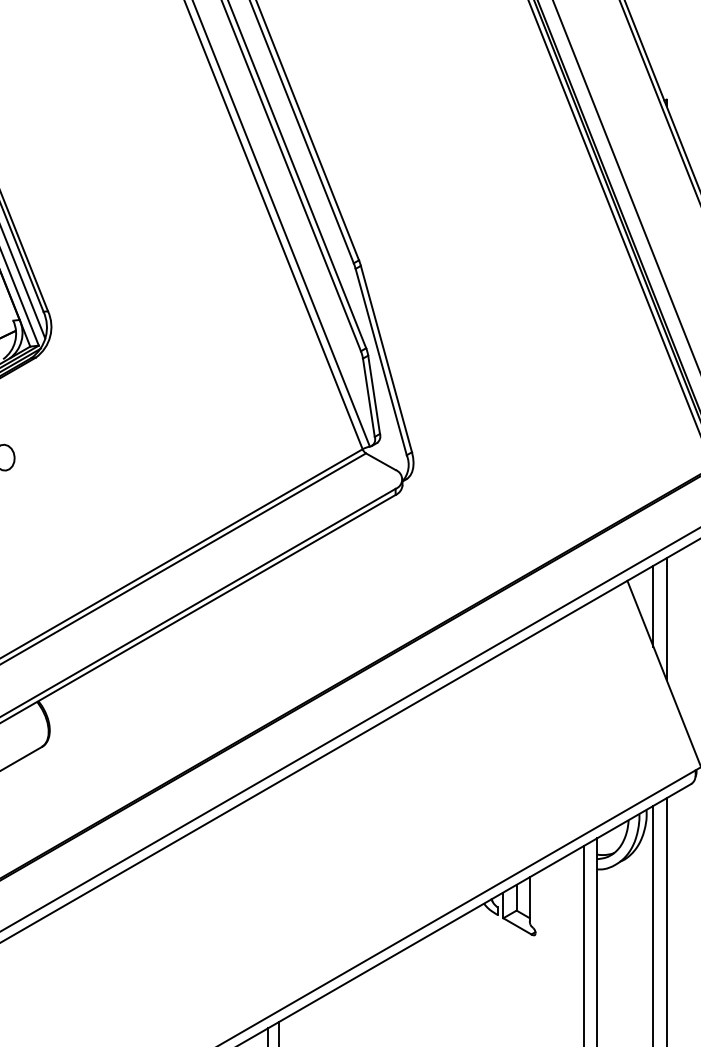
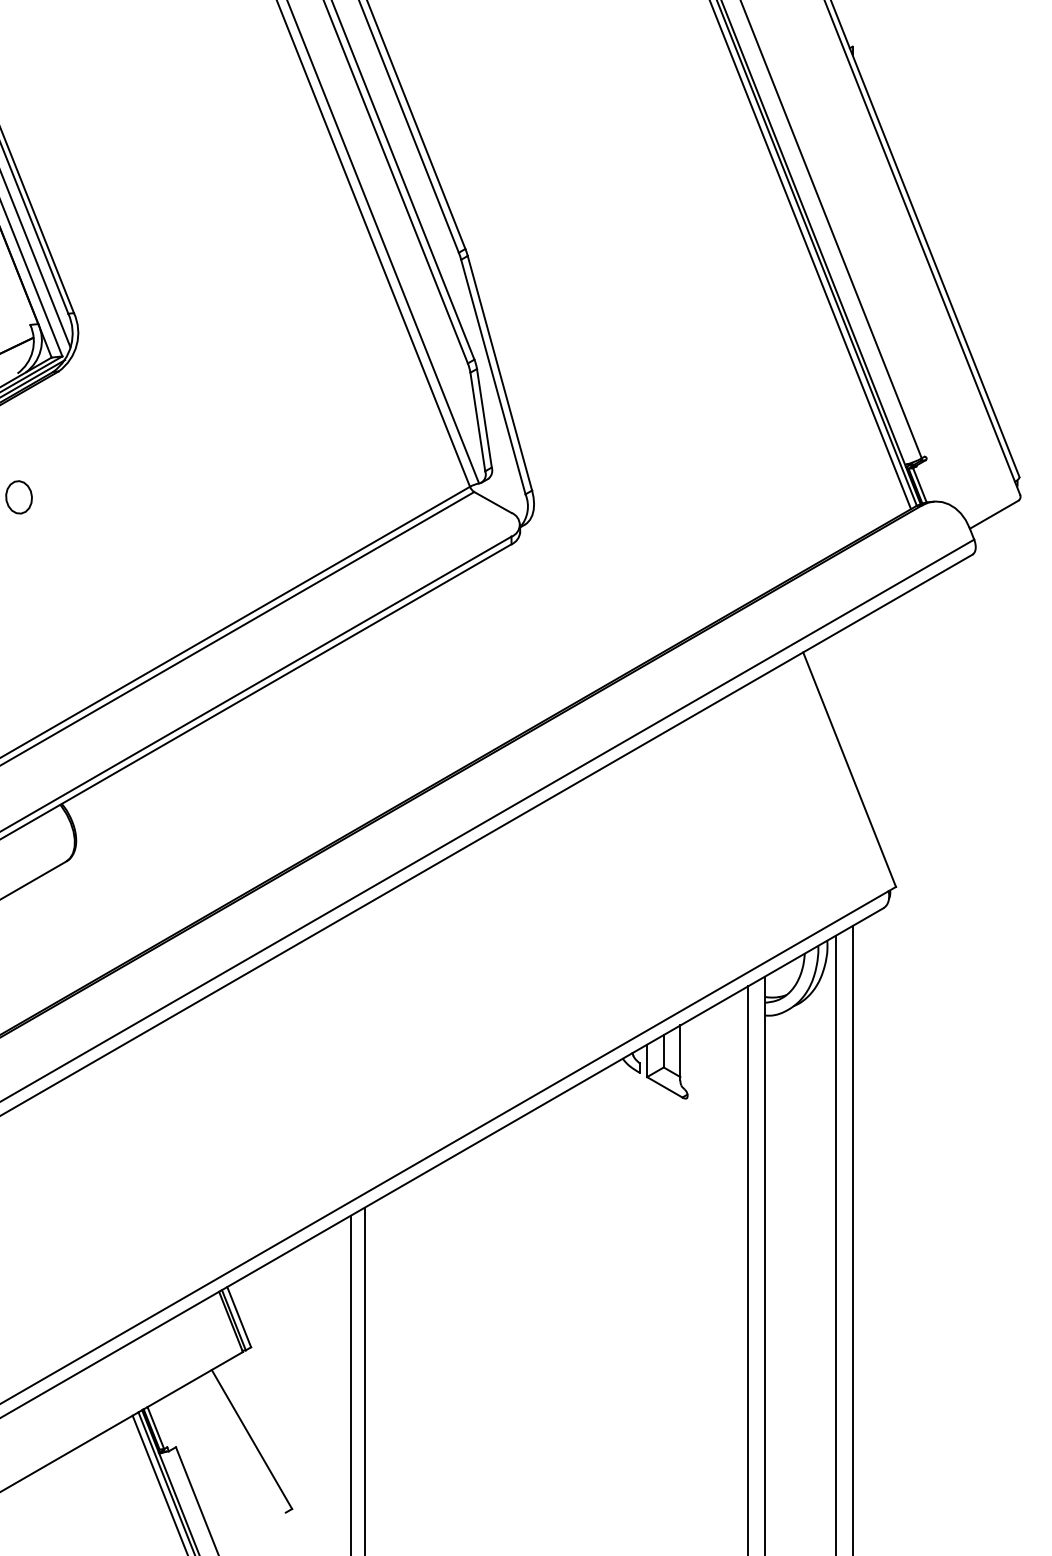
line: (653, 606) -> (836, 684), removed
line: (666, 619) -> (852, 700), removed

